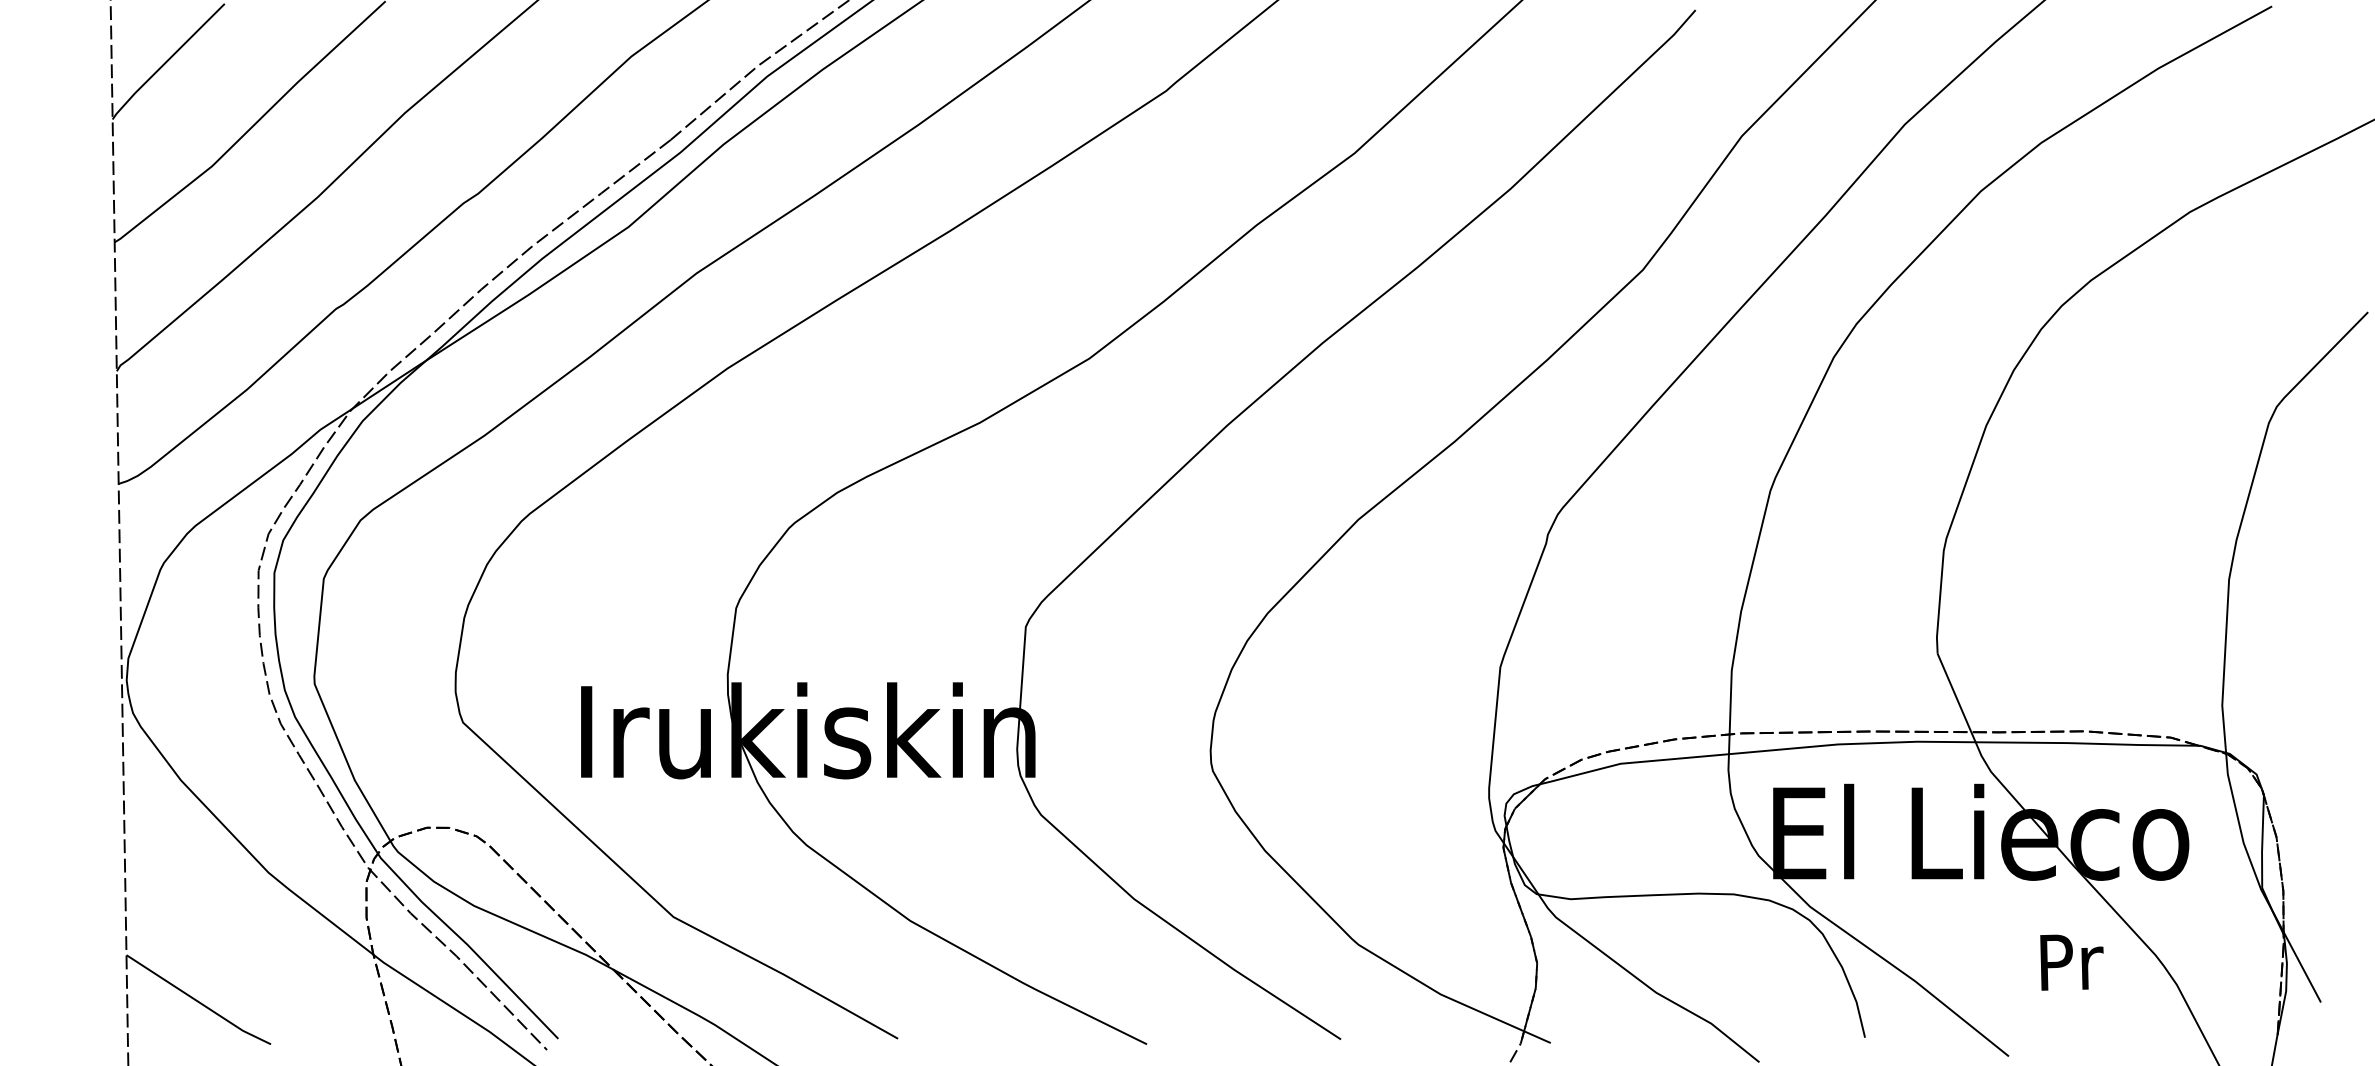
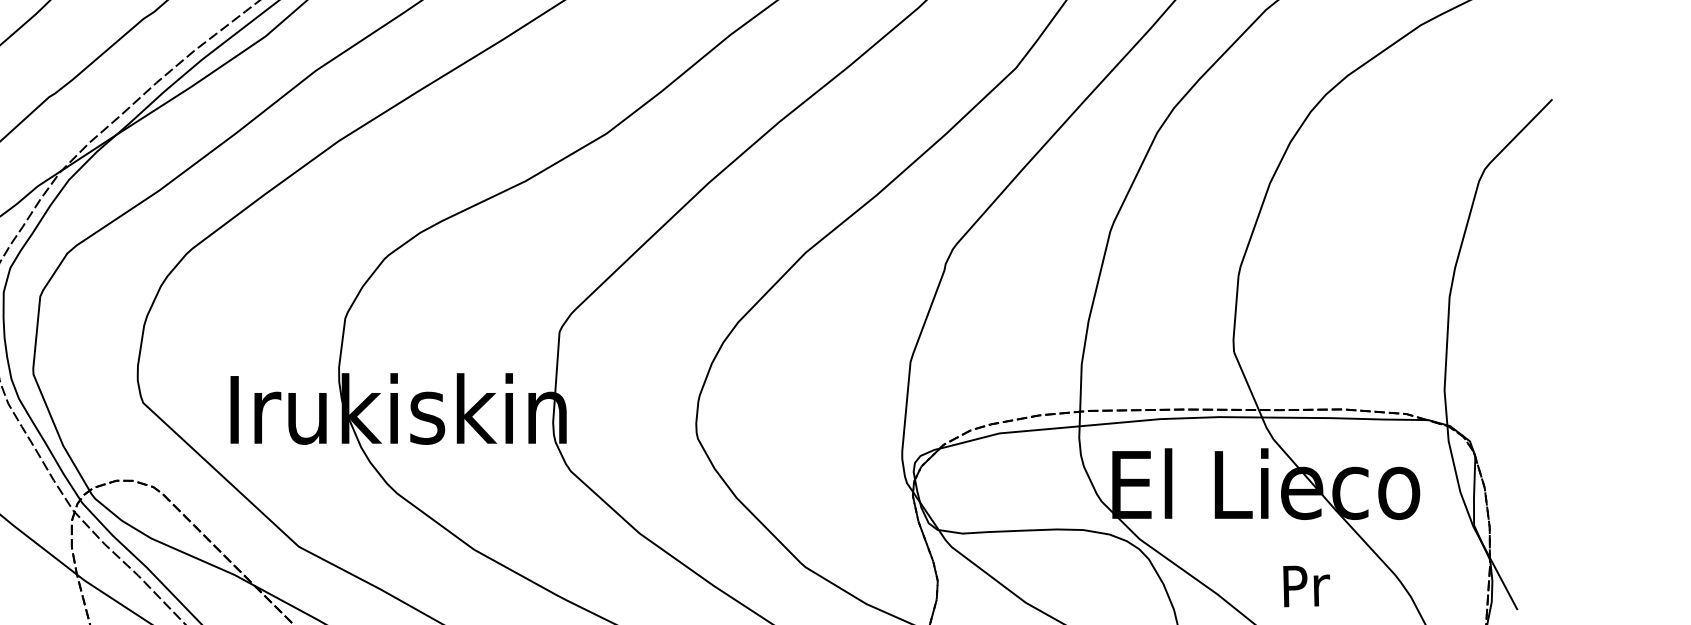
text: (2071, 962) -> (1306, 586), moved

